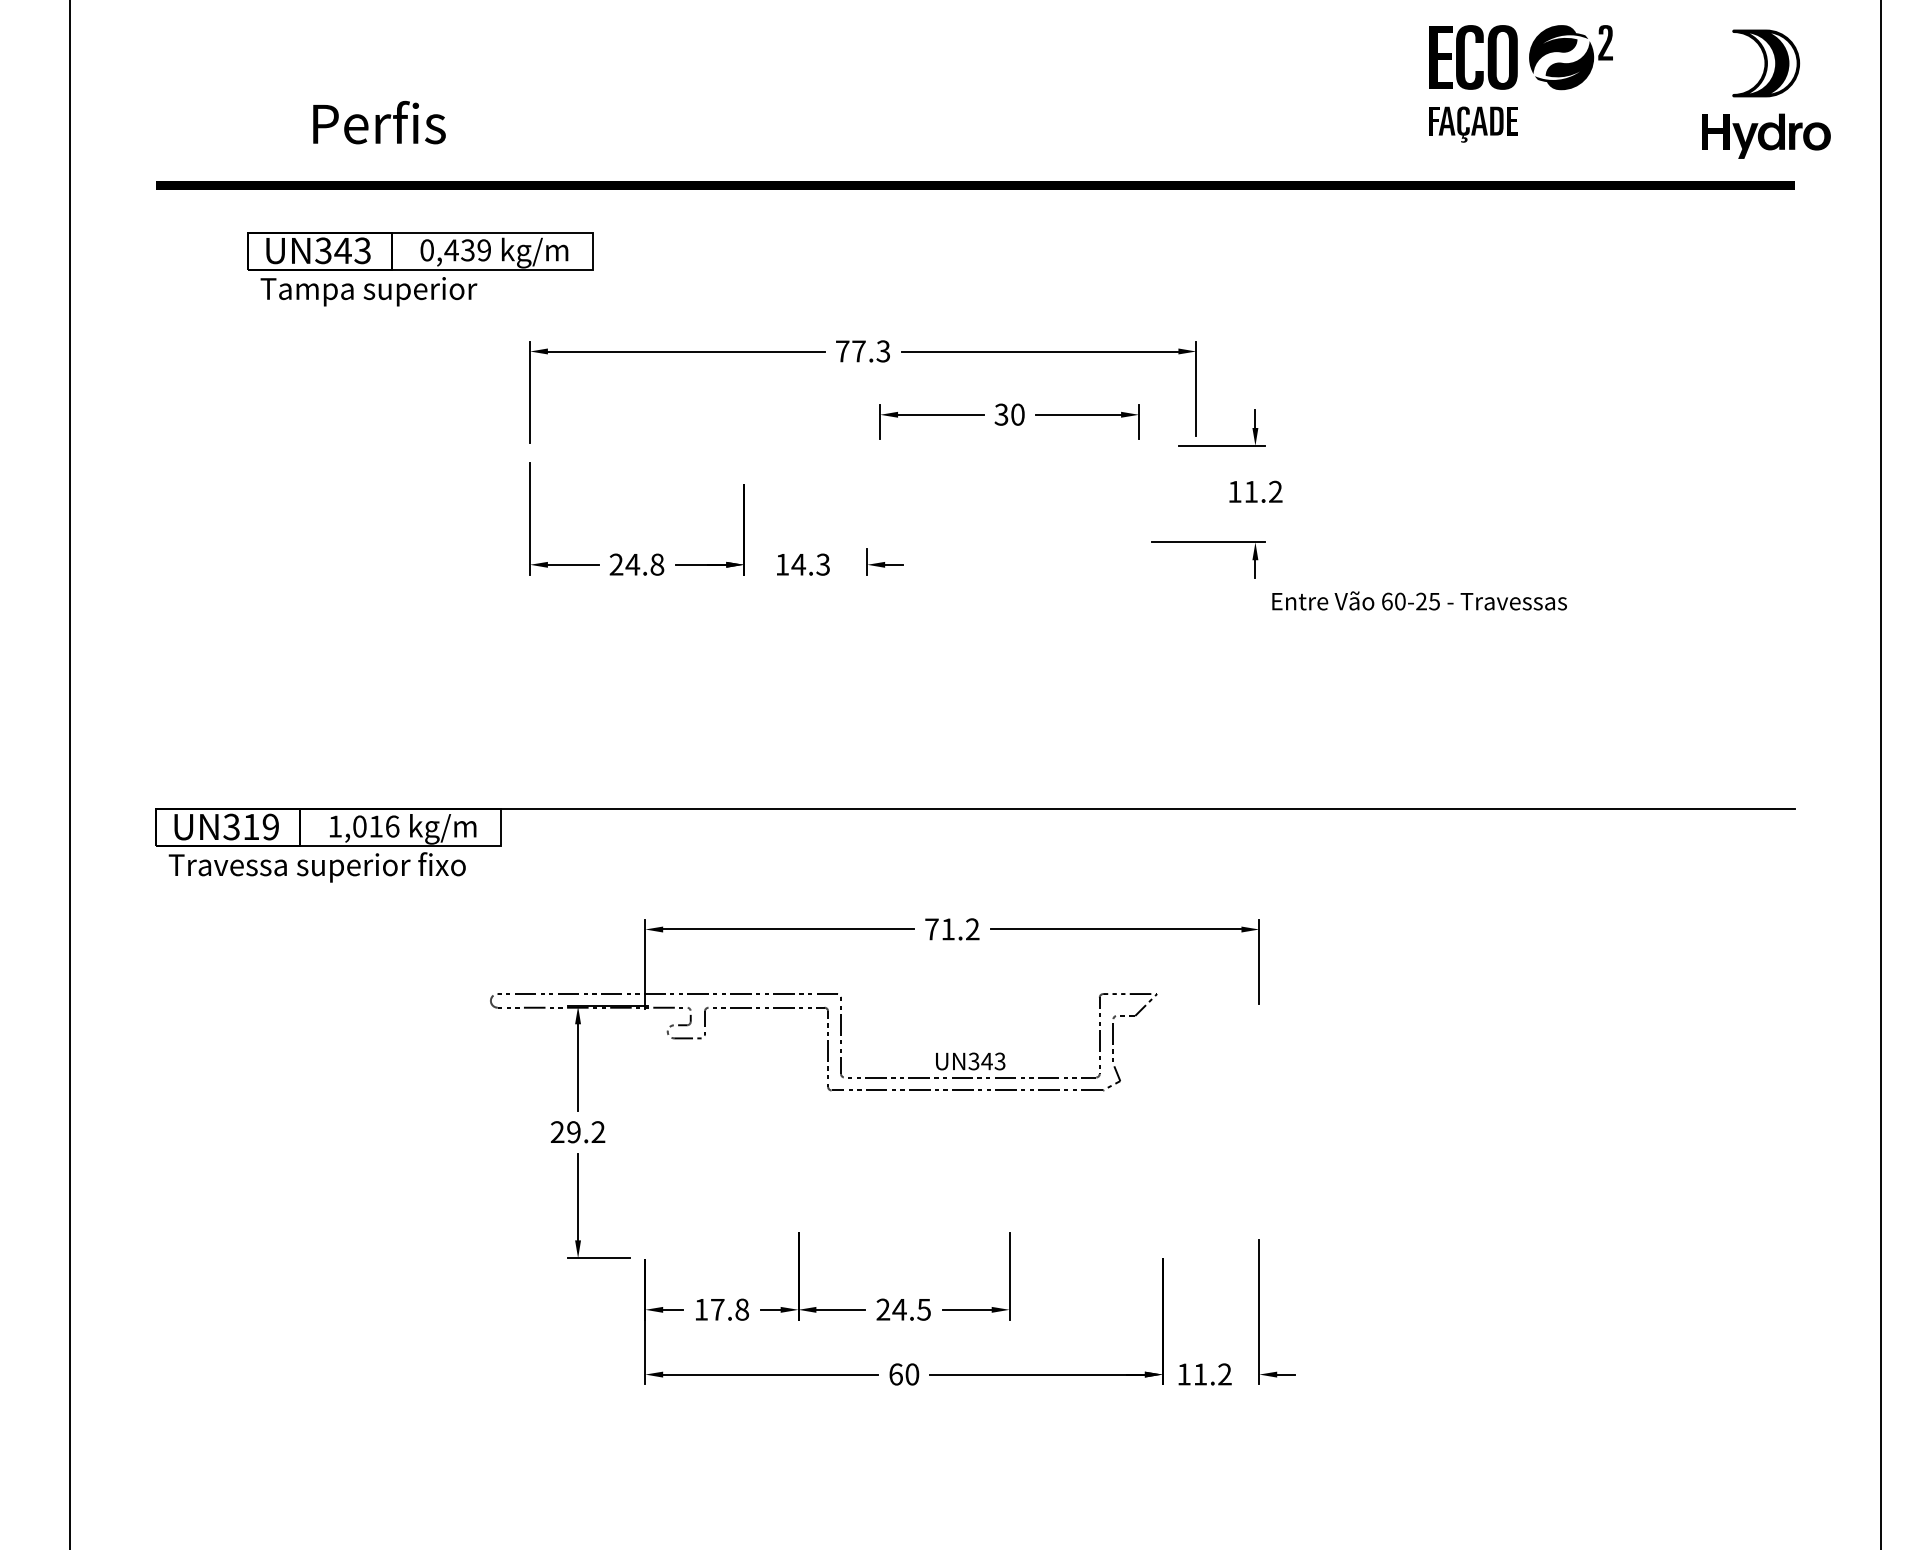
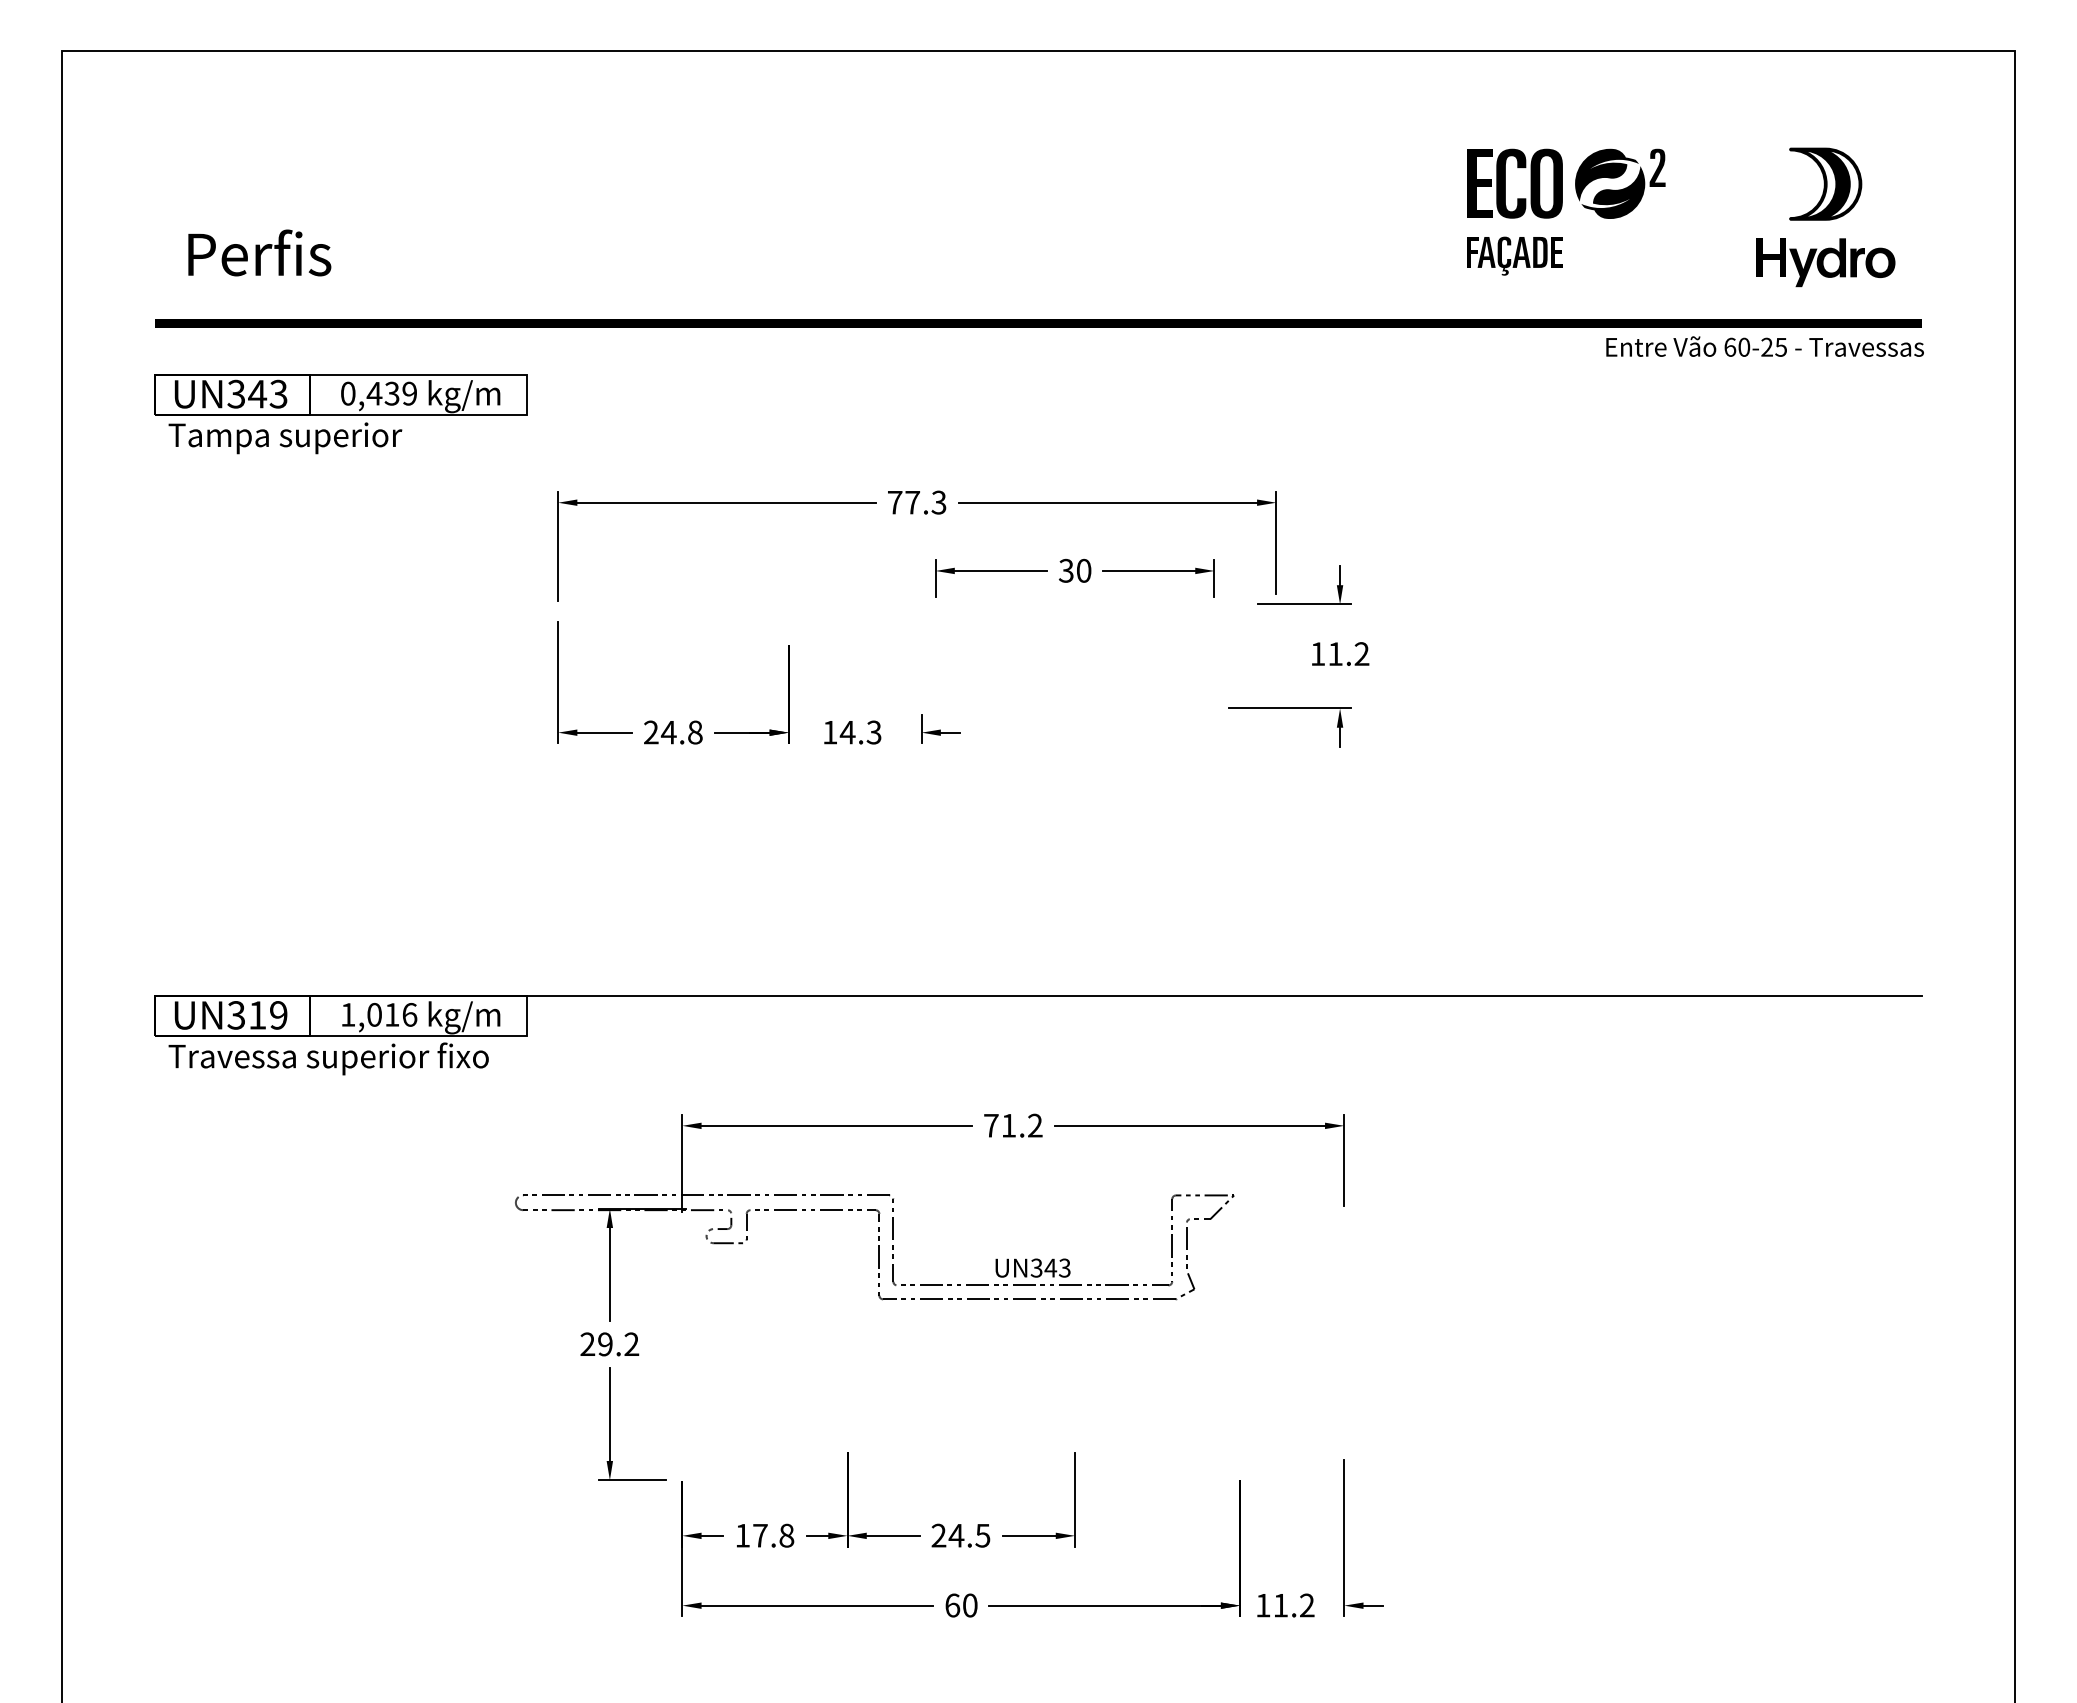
part: (1521, 83) -> (1566, 211), moved
part: (1765, 94) -> (1825, 217), moved
text: (379, 122) -> (259, 252), moved
part: (420, 269) -> (340, 414), moved
text: (1419, 600) -> (1764, 346), moved

